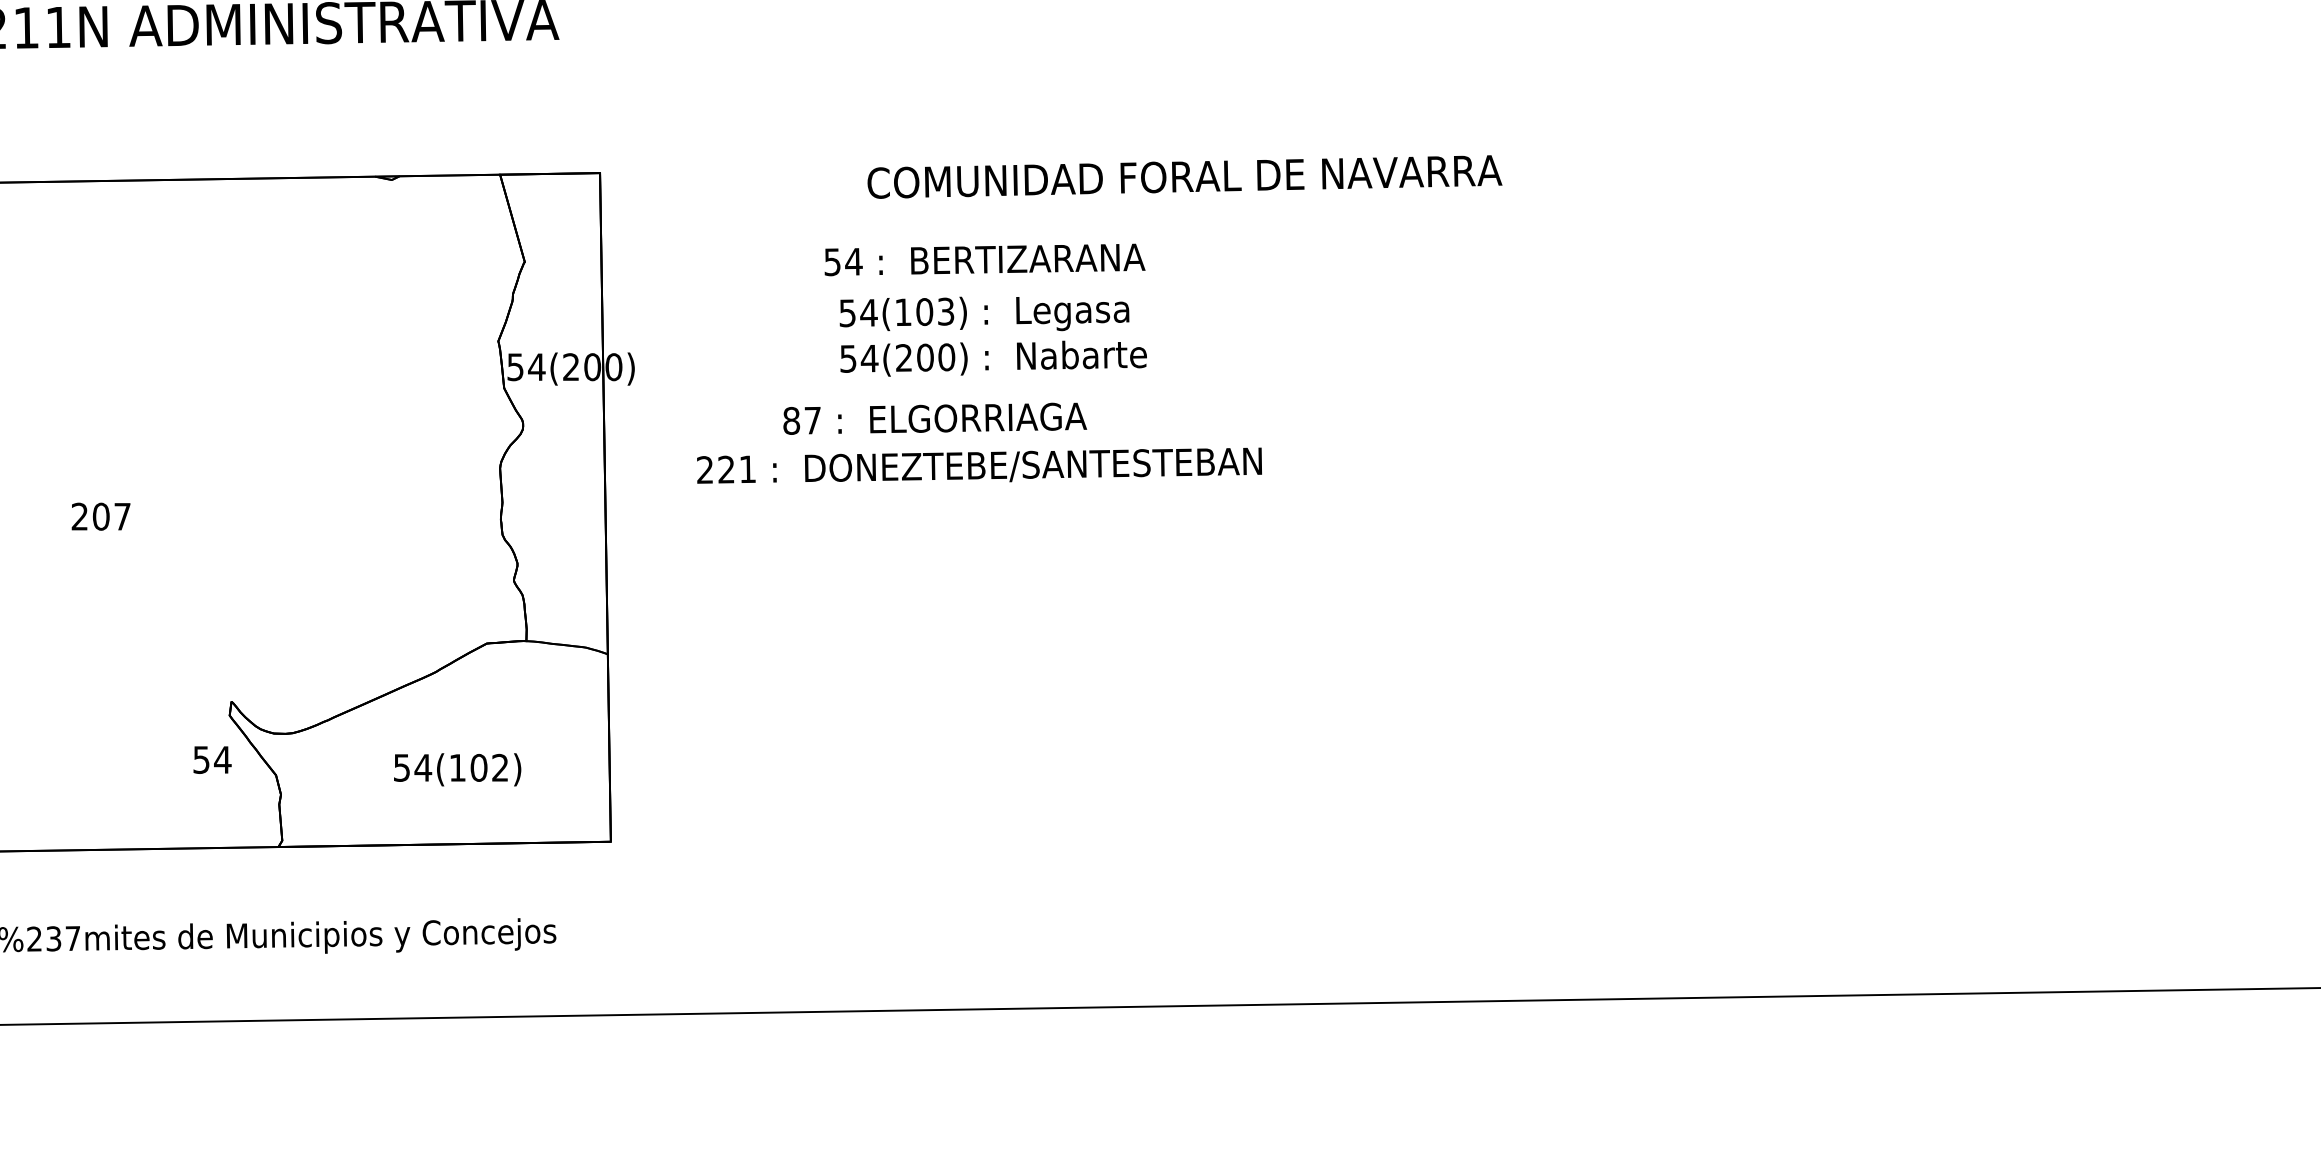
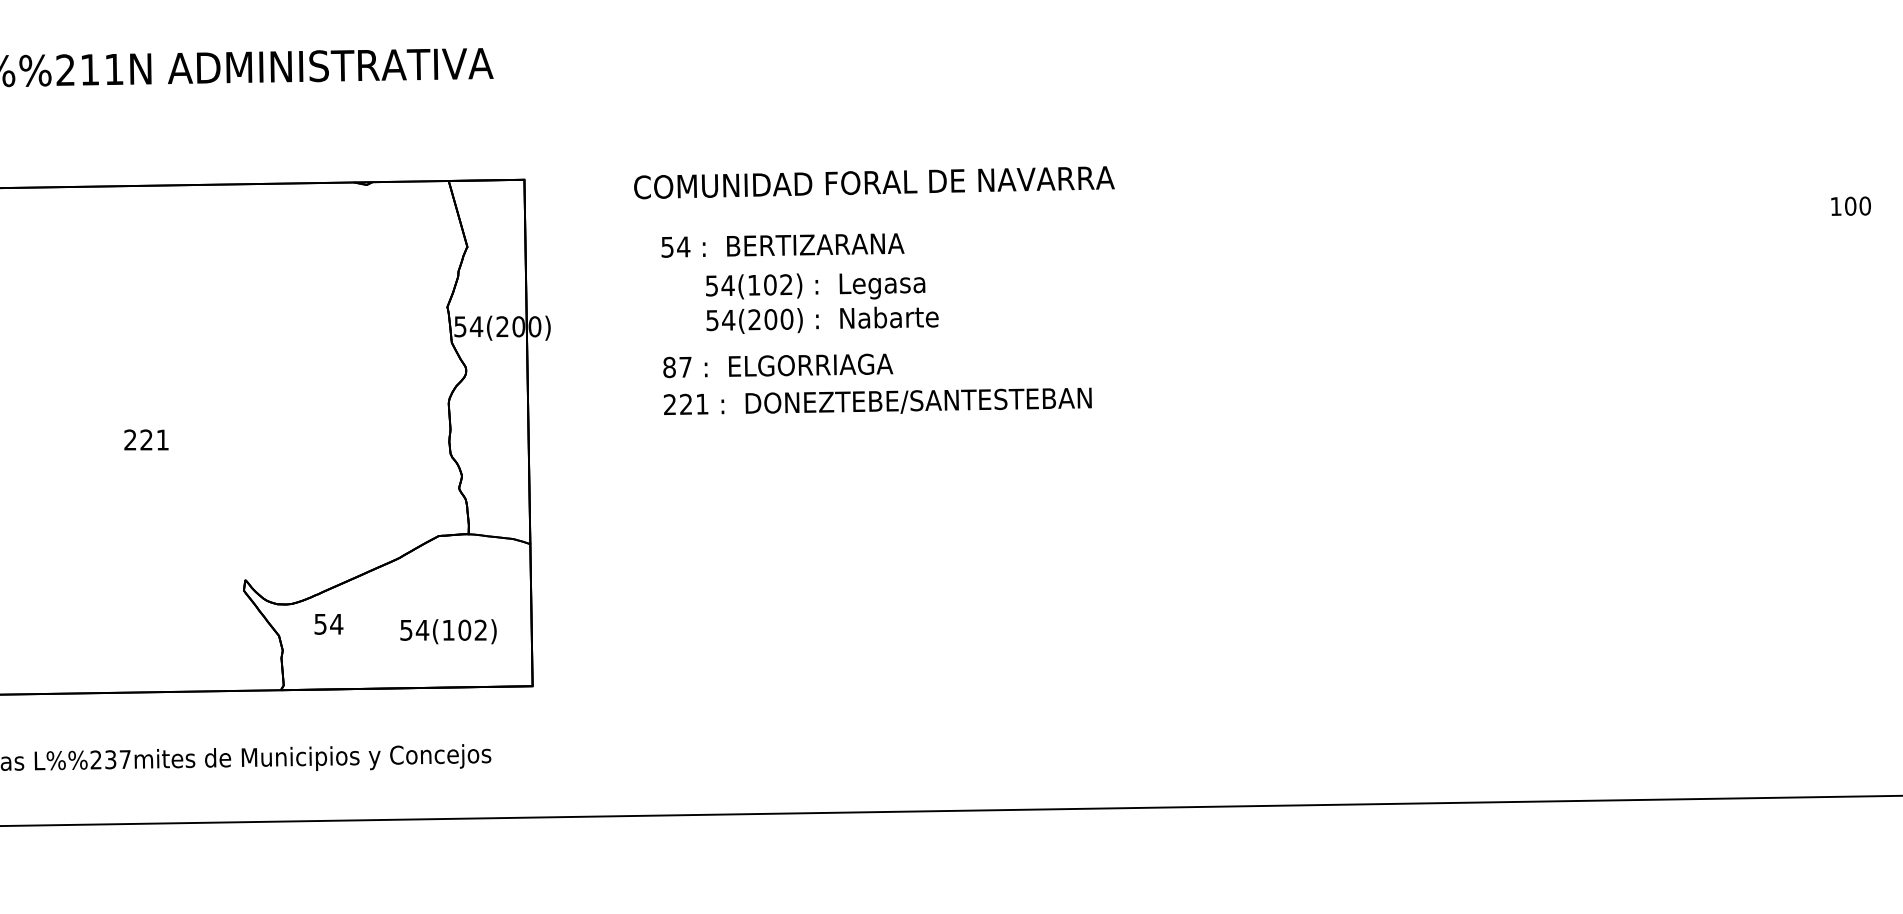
text: (1185, 176) -> (874, 182), moved
text: (984, 259) -> (782, 245), moved
text: (946, 311) -> (786, 284), 54(103) -> 54(102)
text: (979, 464) -> (877, 400), moved
text: (111, 516) -> (154, 439), 207 -> 221
text: (211, 760) -> (328, 624), moved
text: (457, 769) -> (448, 631), moved

